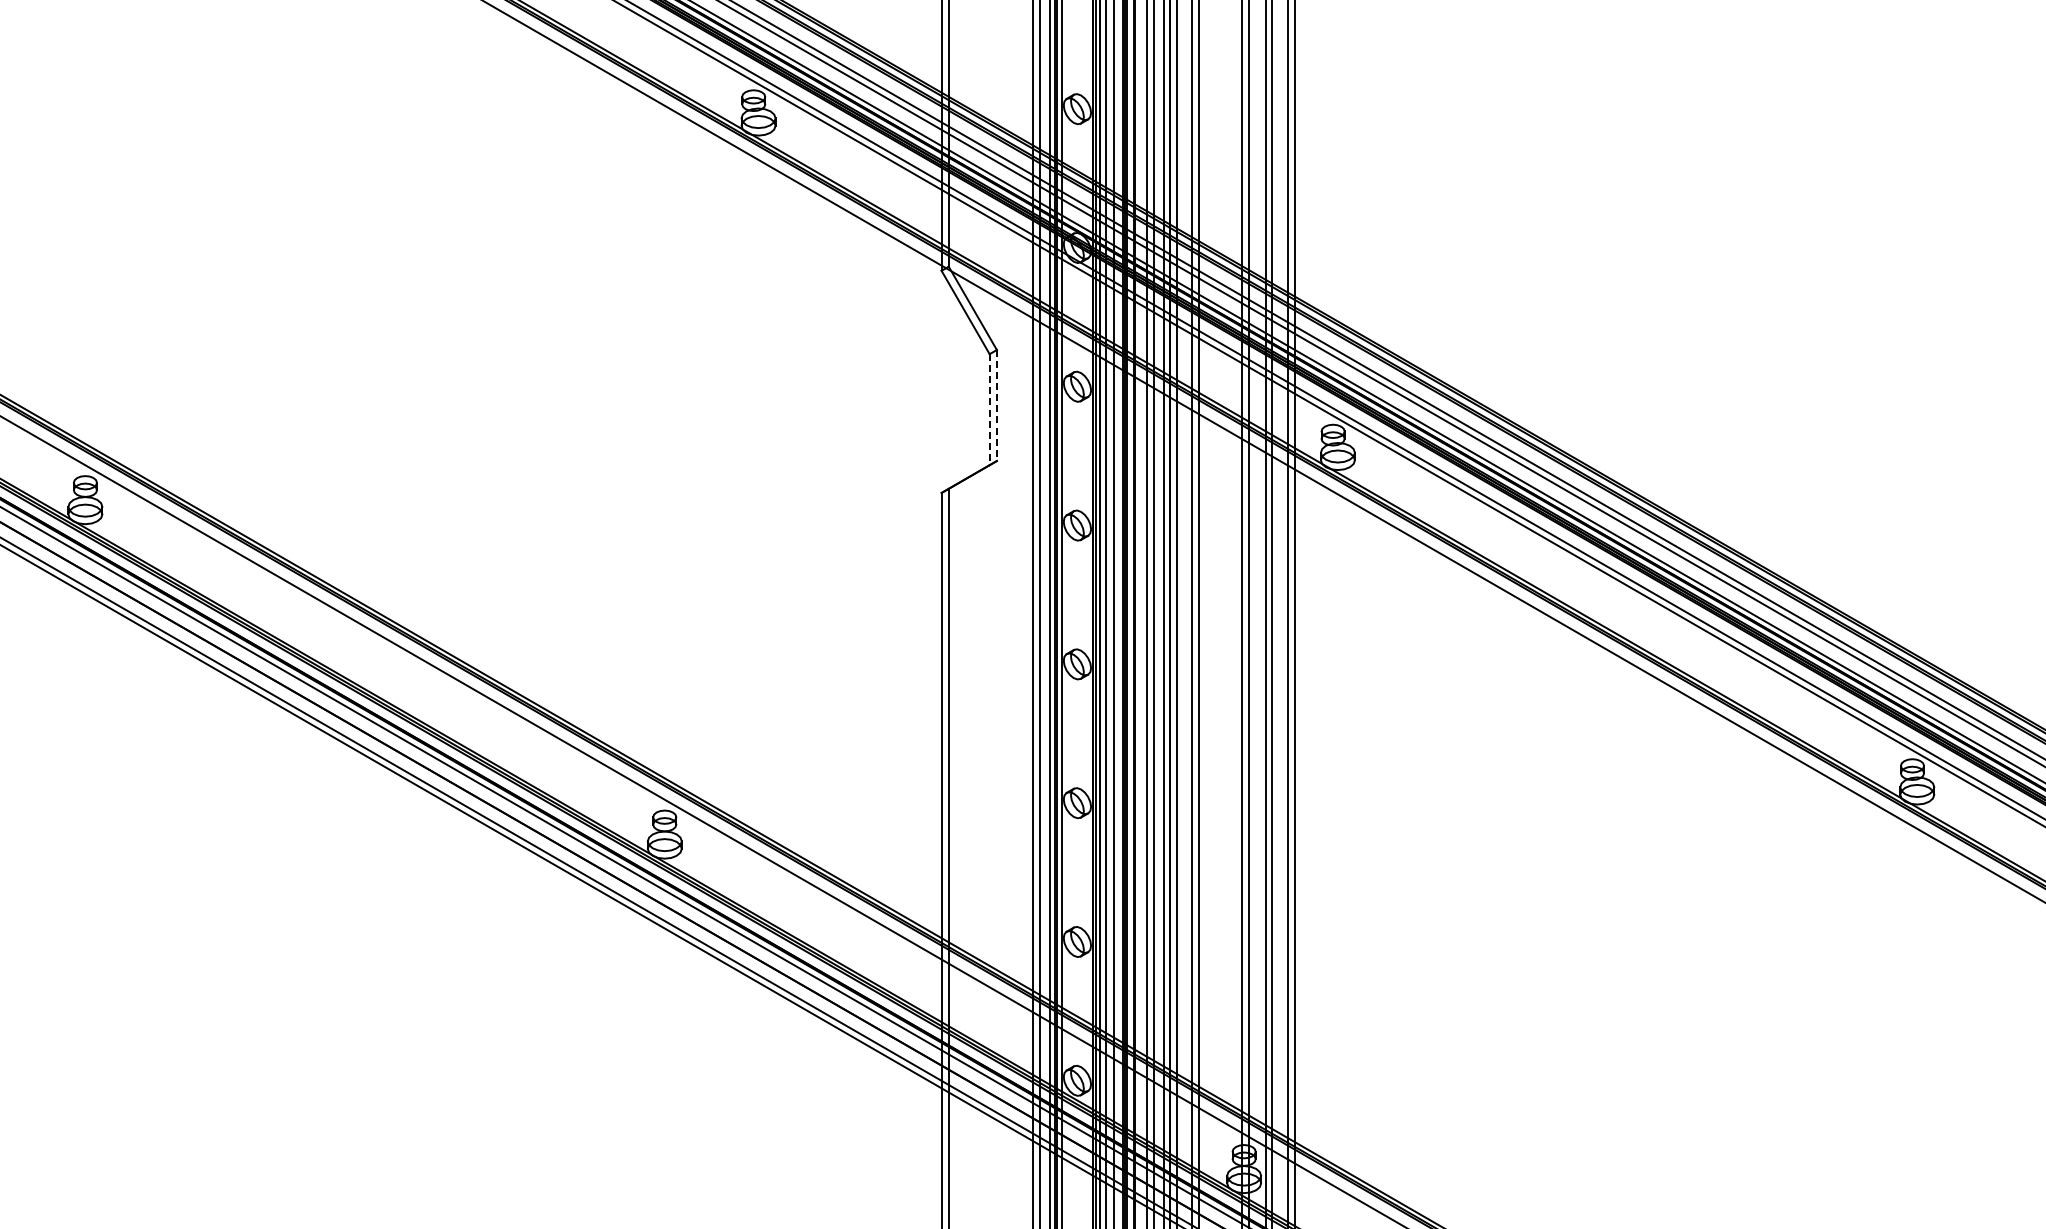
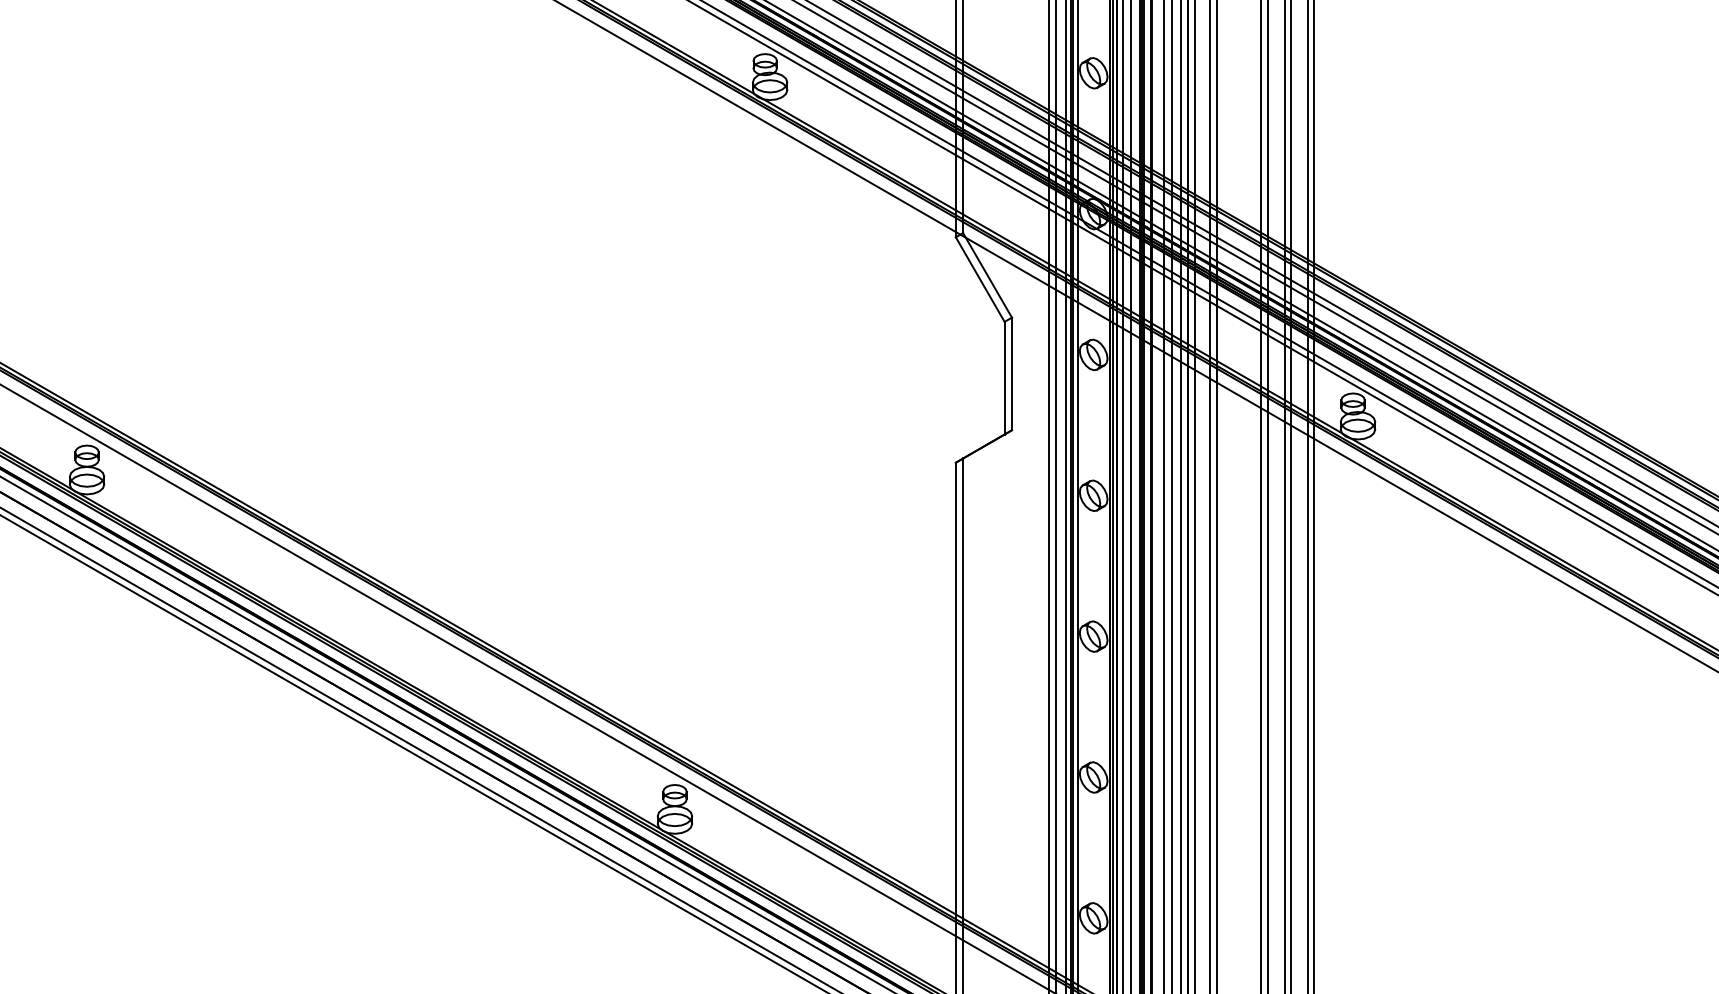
line: (996, 405) -> (1011, 373), dashed -> solid
line: (989, 409) -> (1004, 378), dashed -> solid

